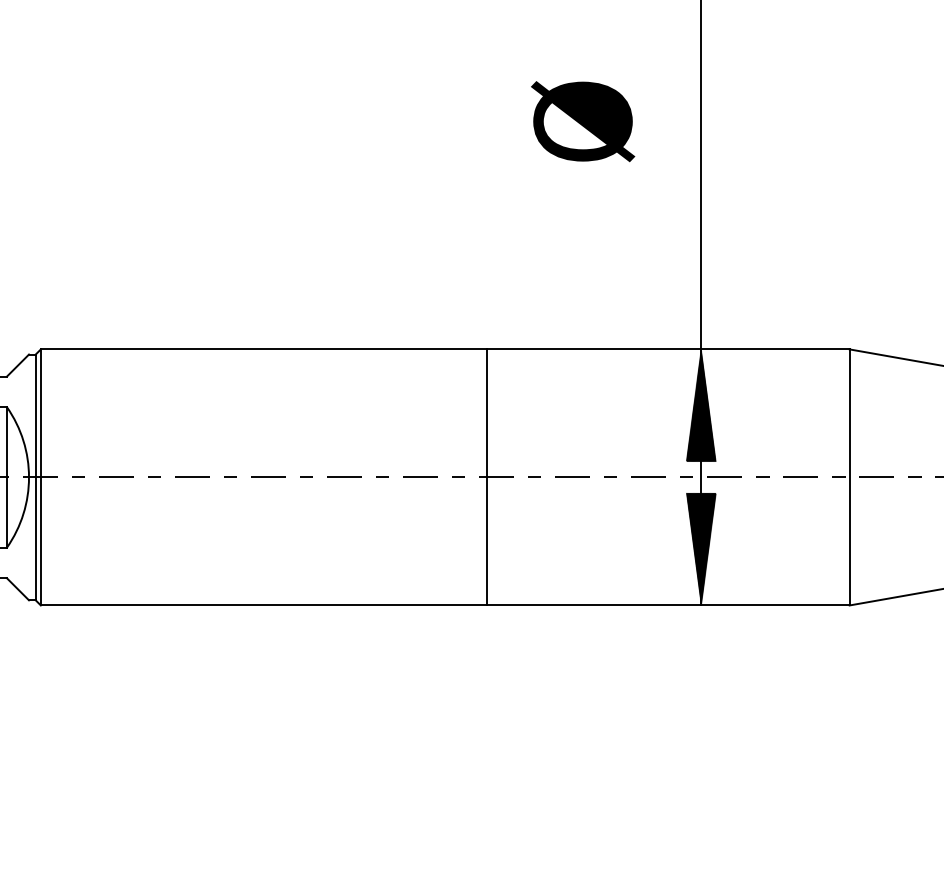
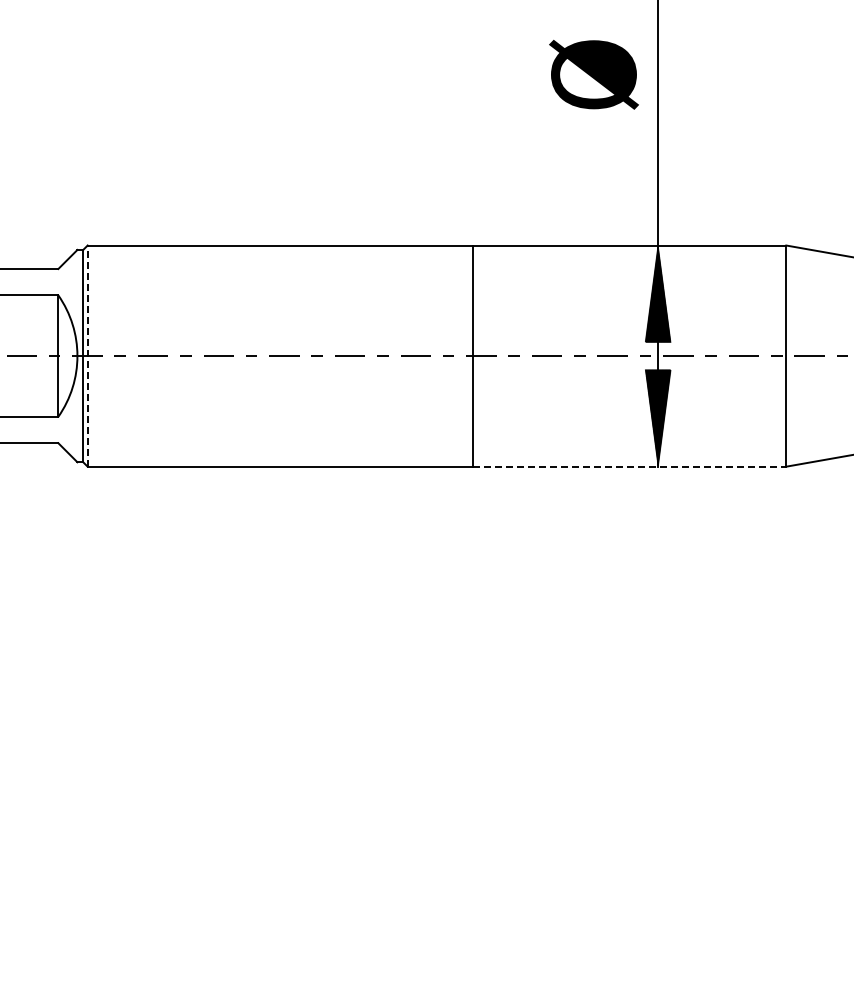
text: (582, 121) -> (593, 74), moved
line: (40, 477) -> (87, 356), solid -> dashed
line: (668, 605) -> (629, 466), solid -> dashed

